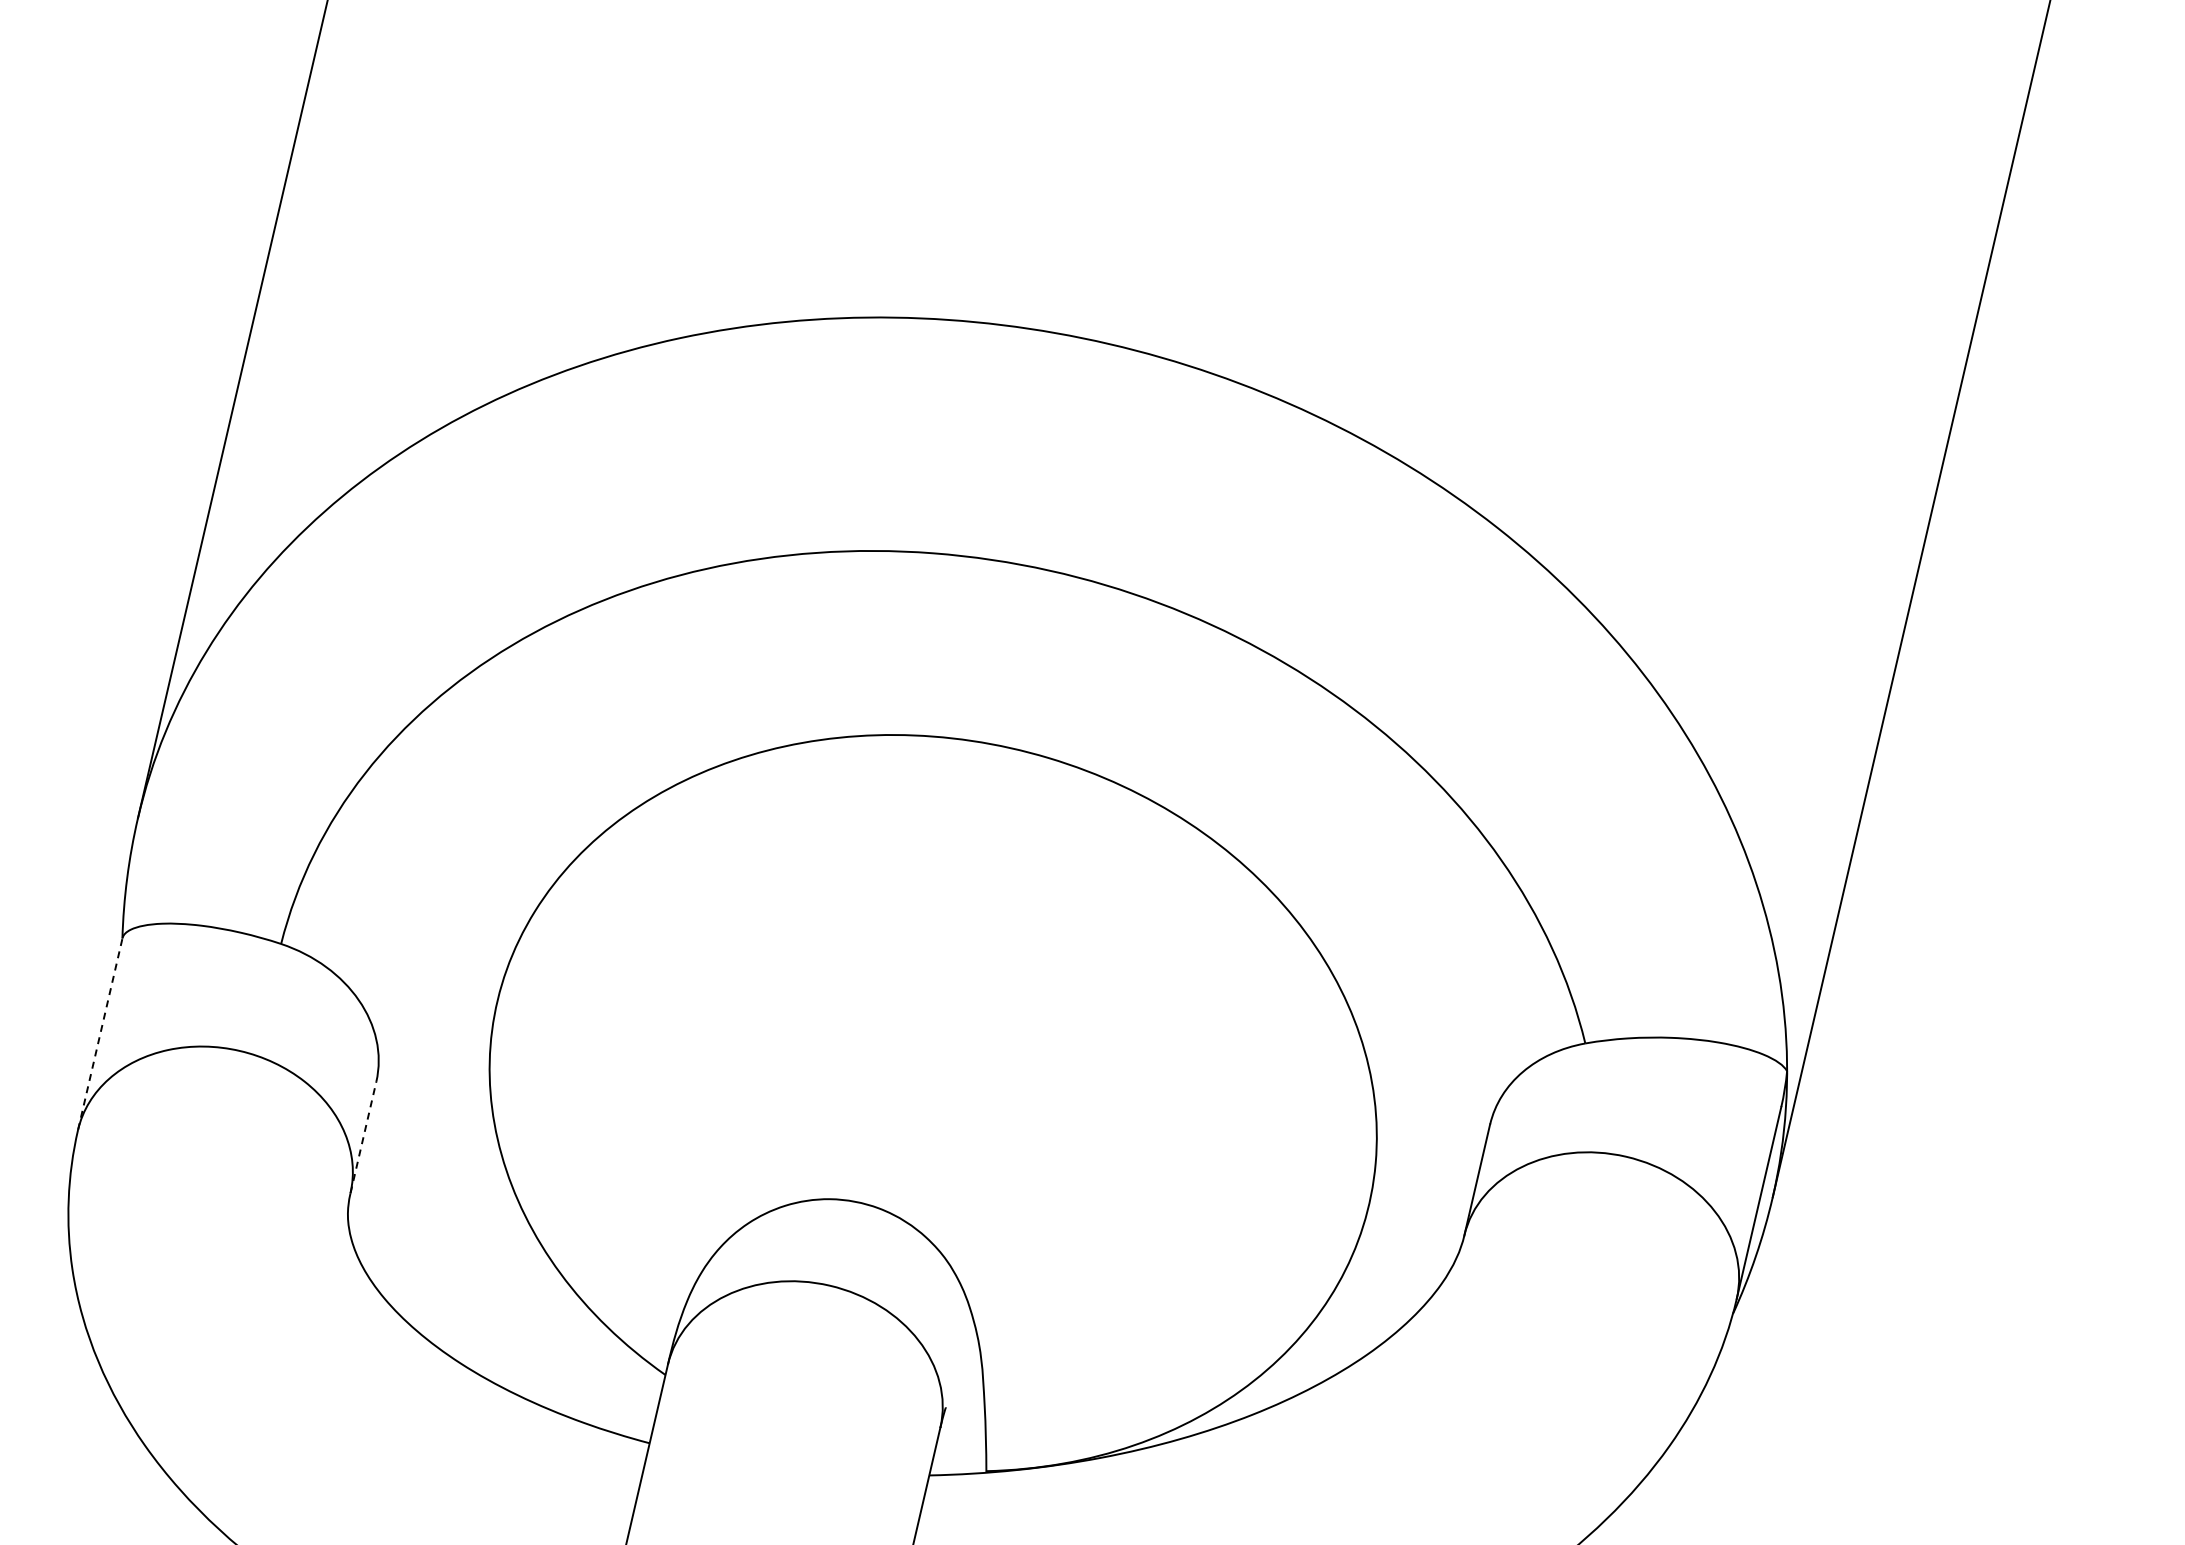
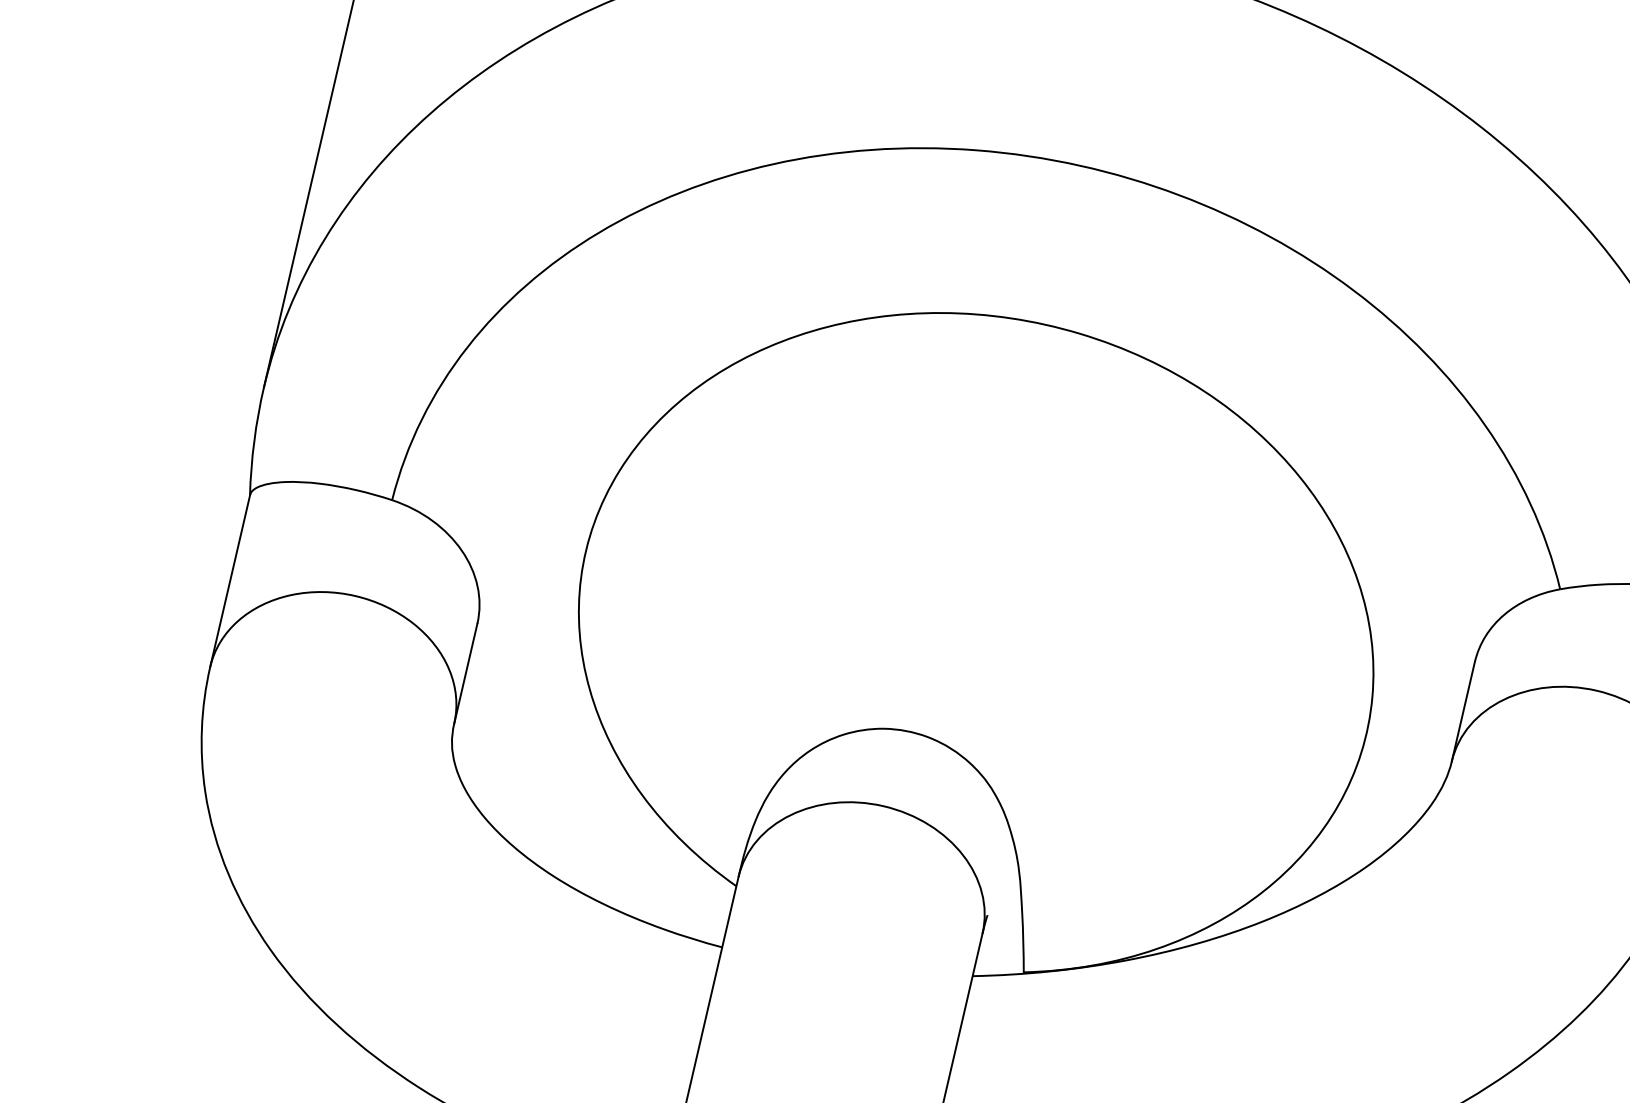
line: (100, 1033) -> (230, 580), dashed -> solid
line: (363, 1137) -> (465, 673), dashed -> solid

